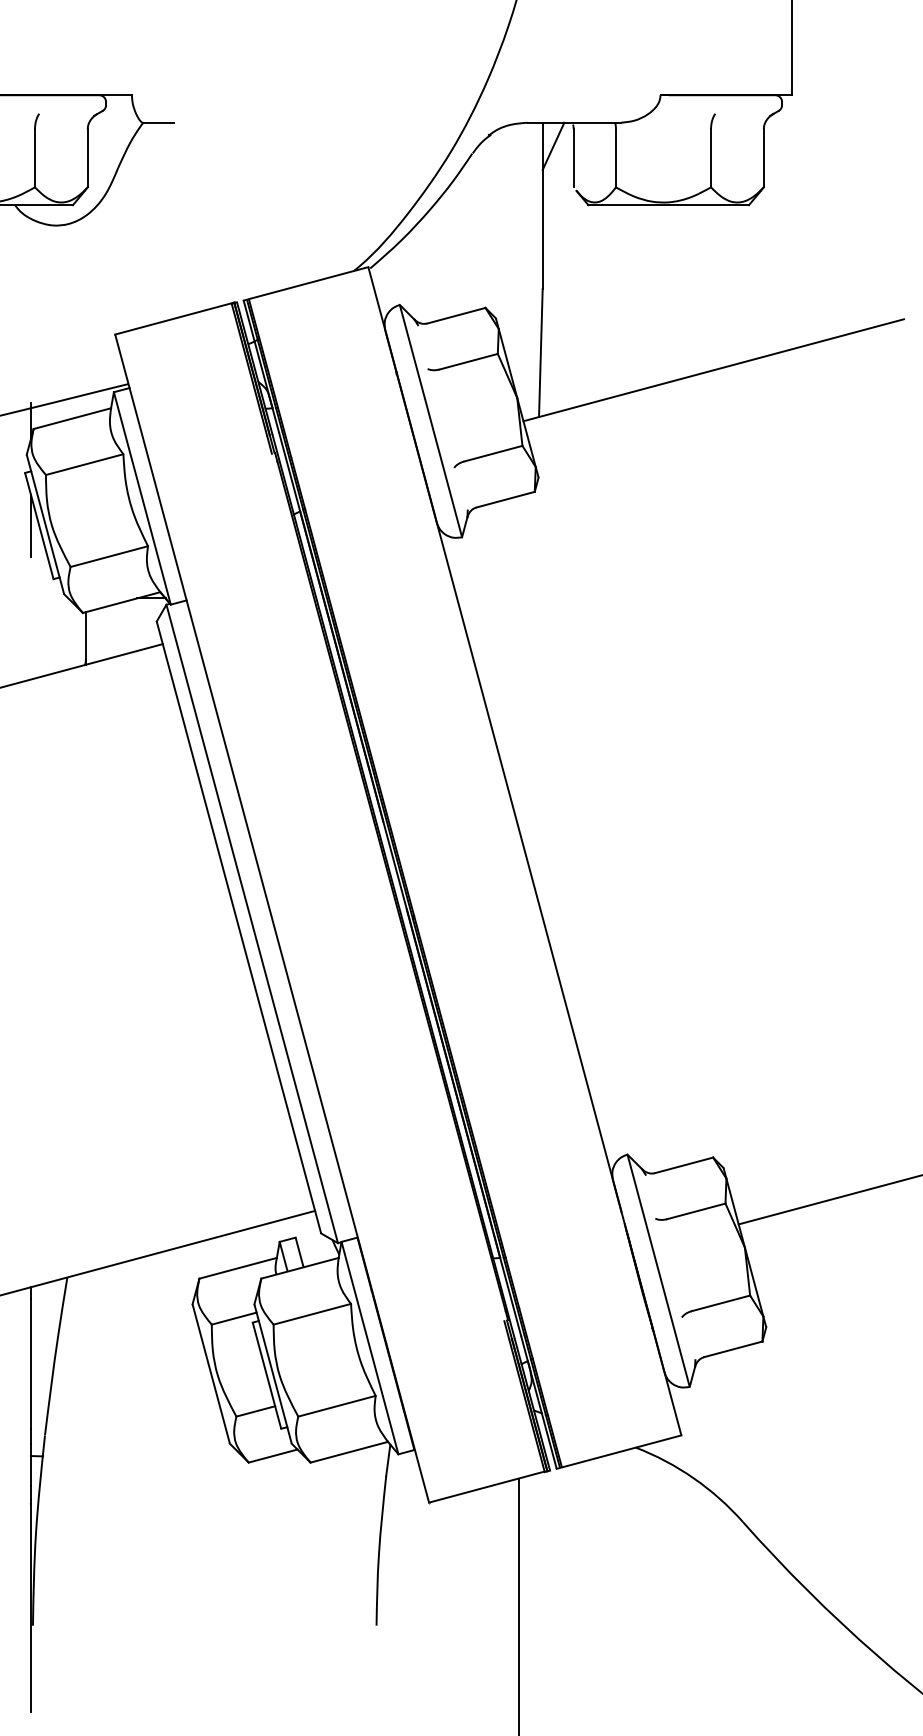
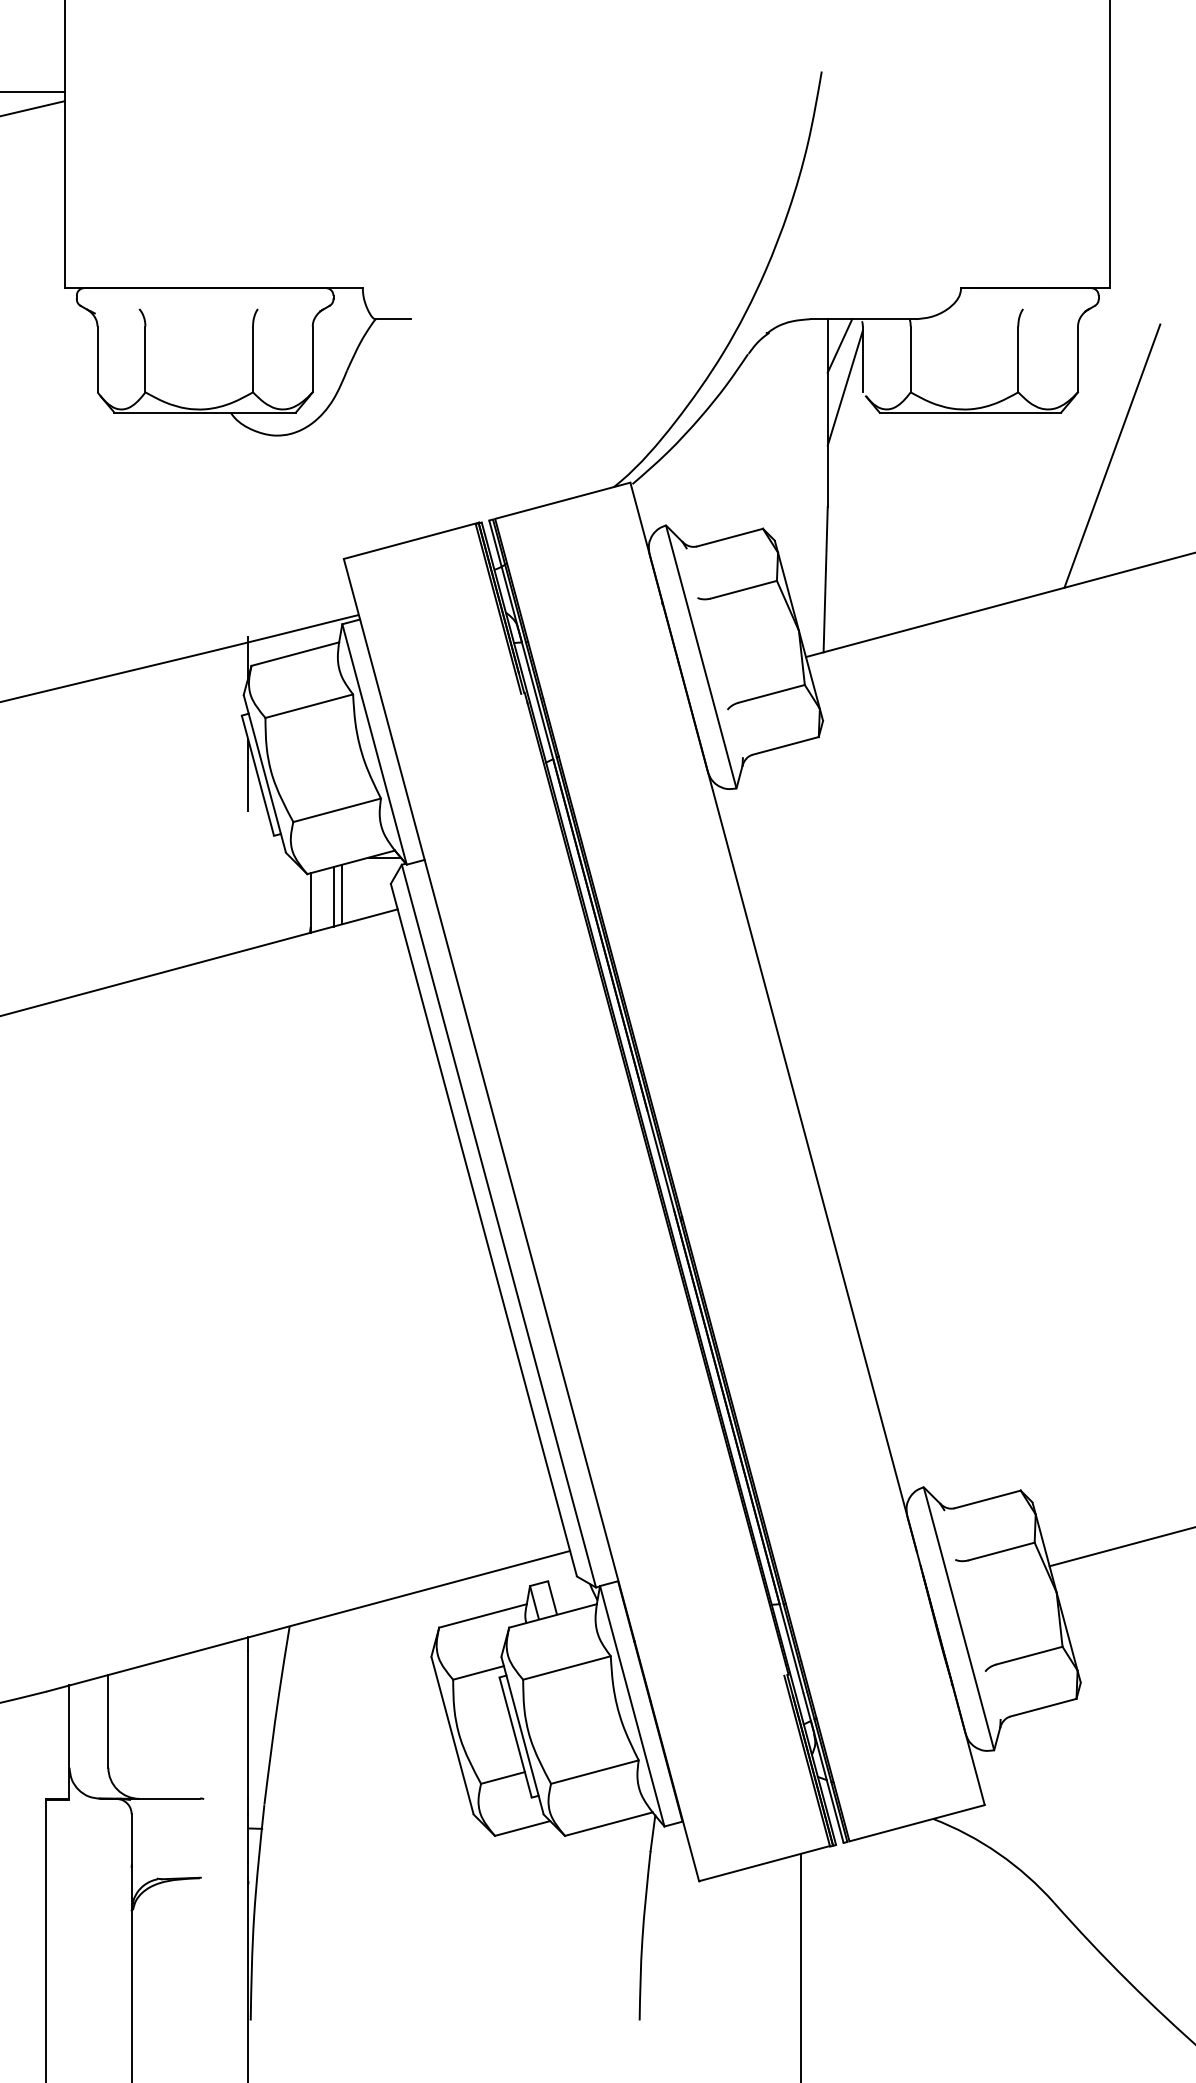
line: (557, 183) -> (844, 387), added
line: (794, 243) -> (1112, 455), added
line: (113, 630) -> (341, 894), added
line: (106, 632) -> (333, 896), added

